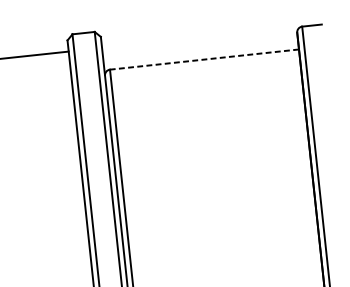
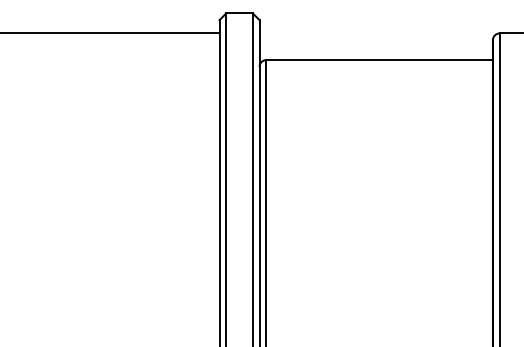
line: (204, 59) -> (379, 60), dashed -> solid

